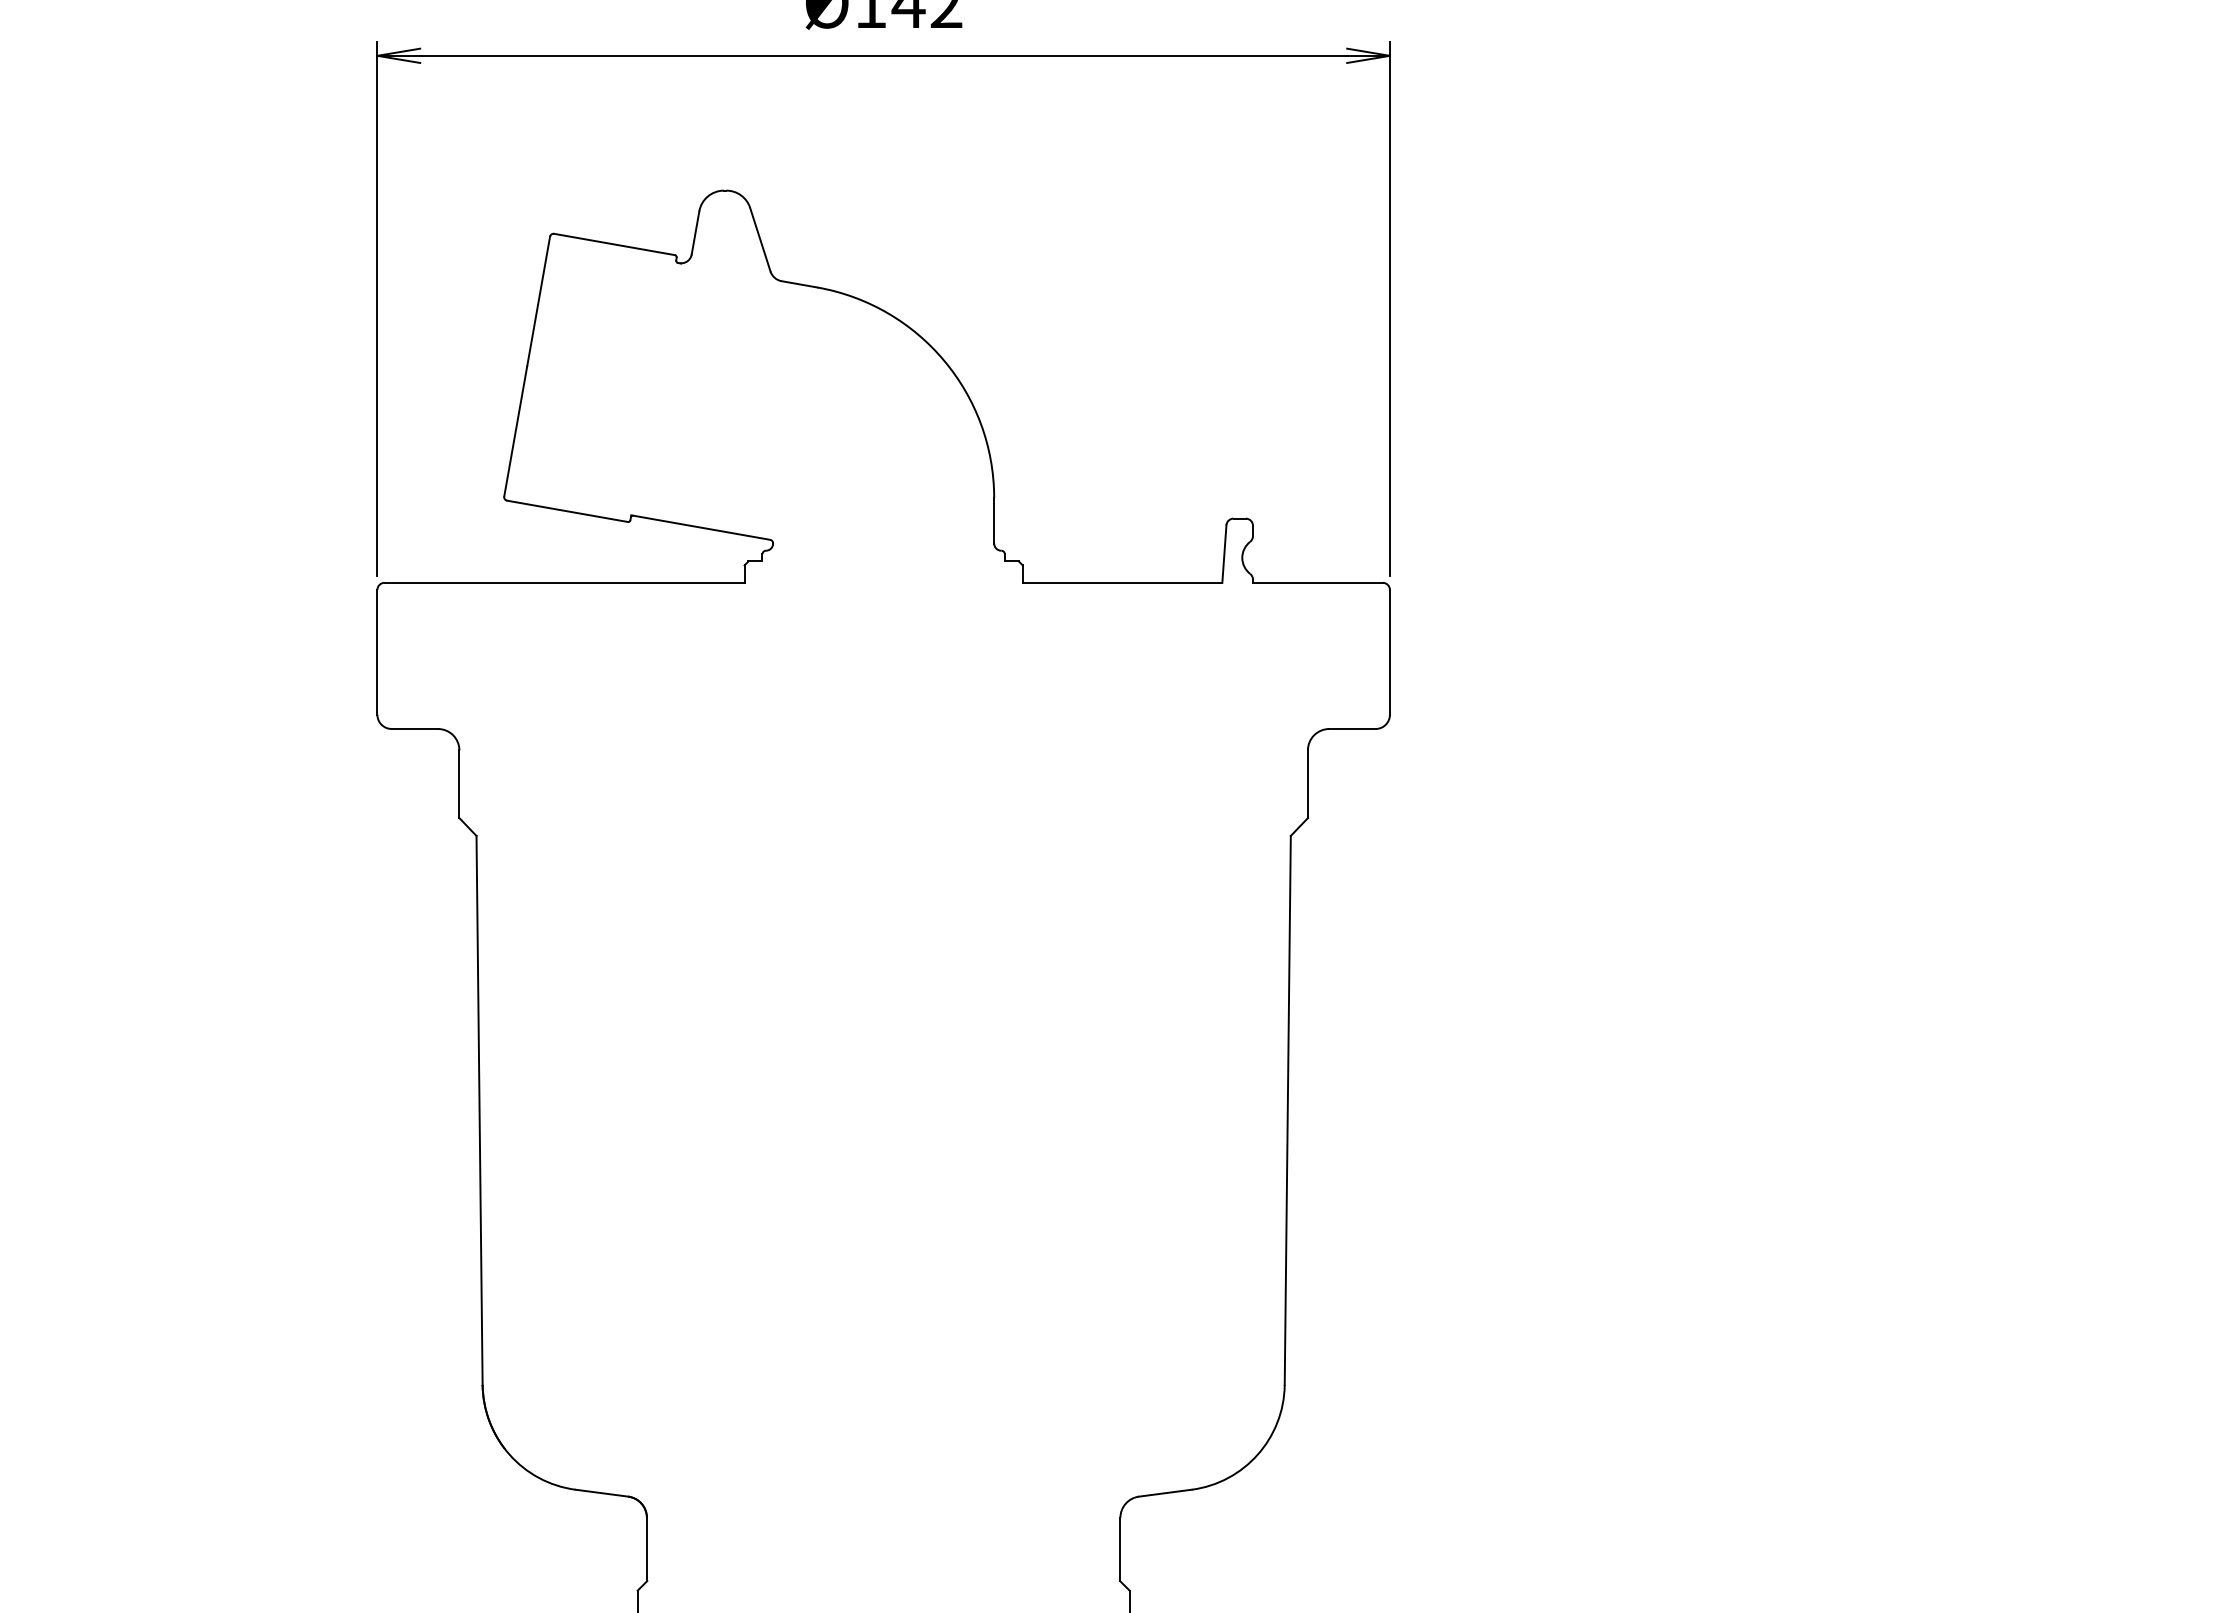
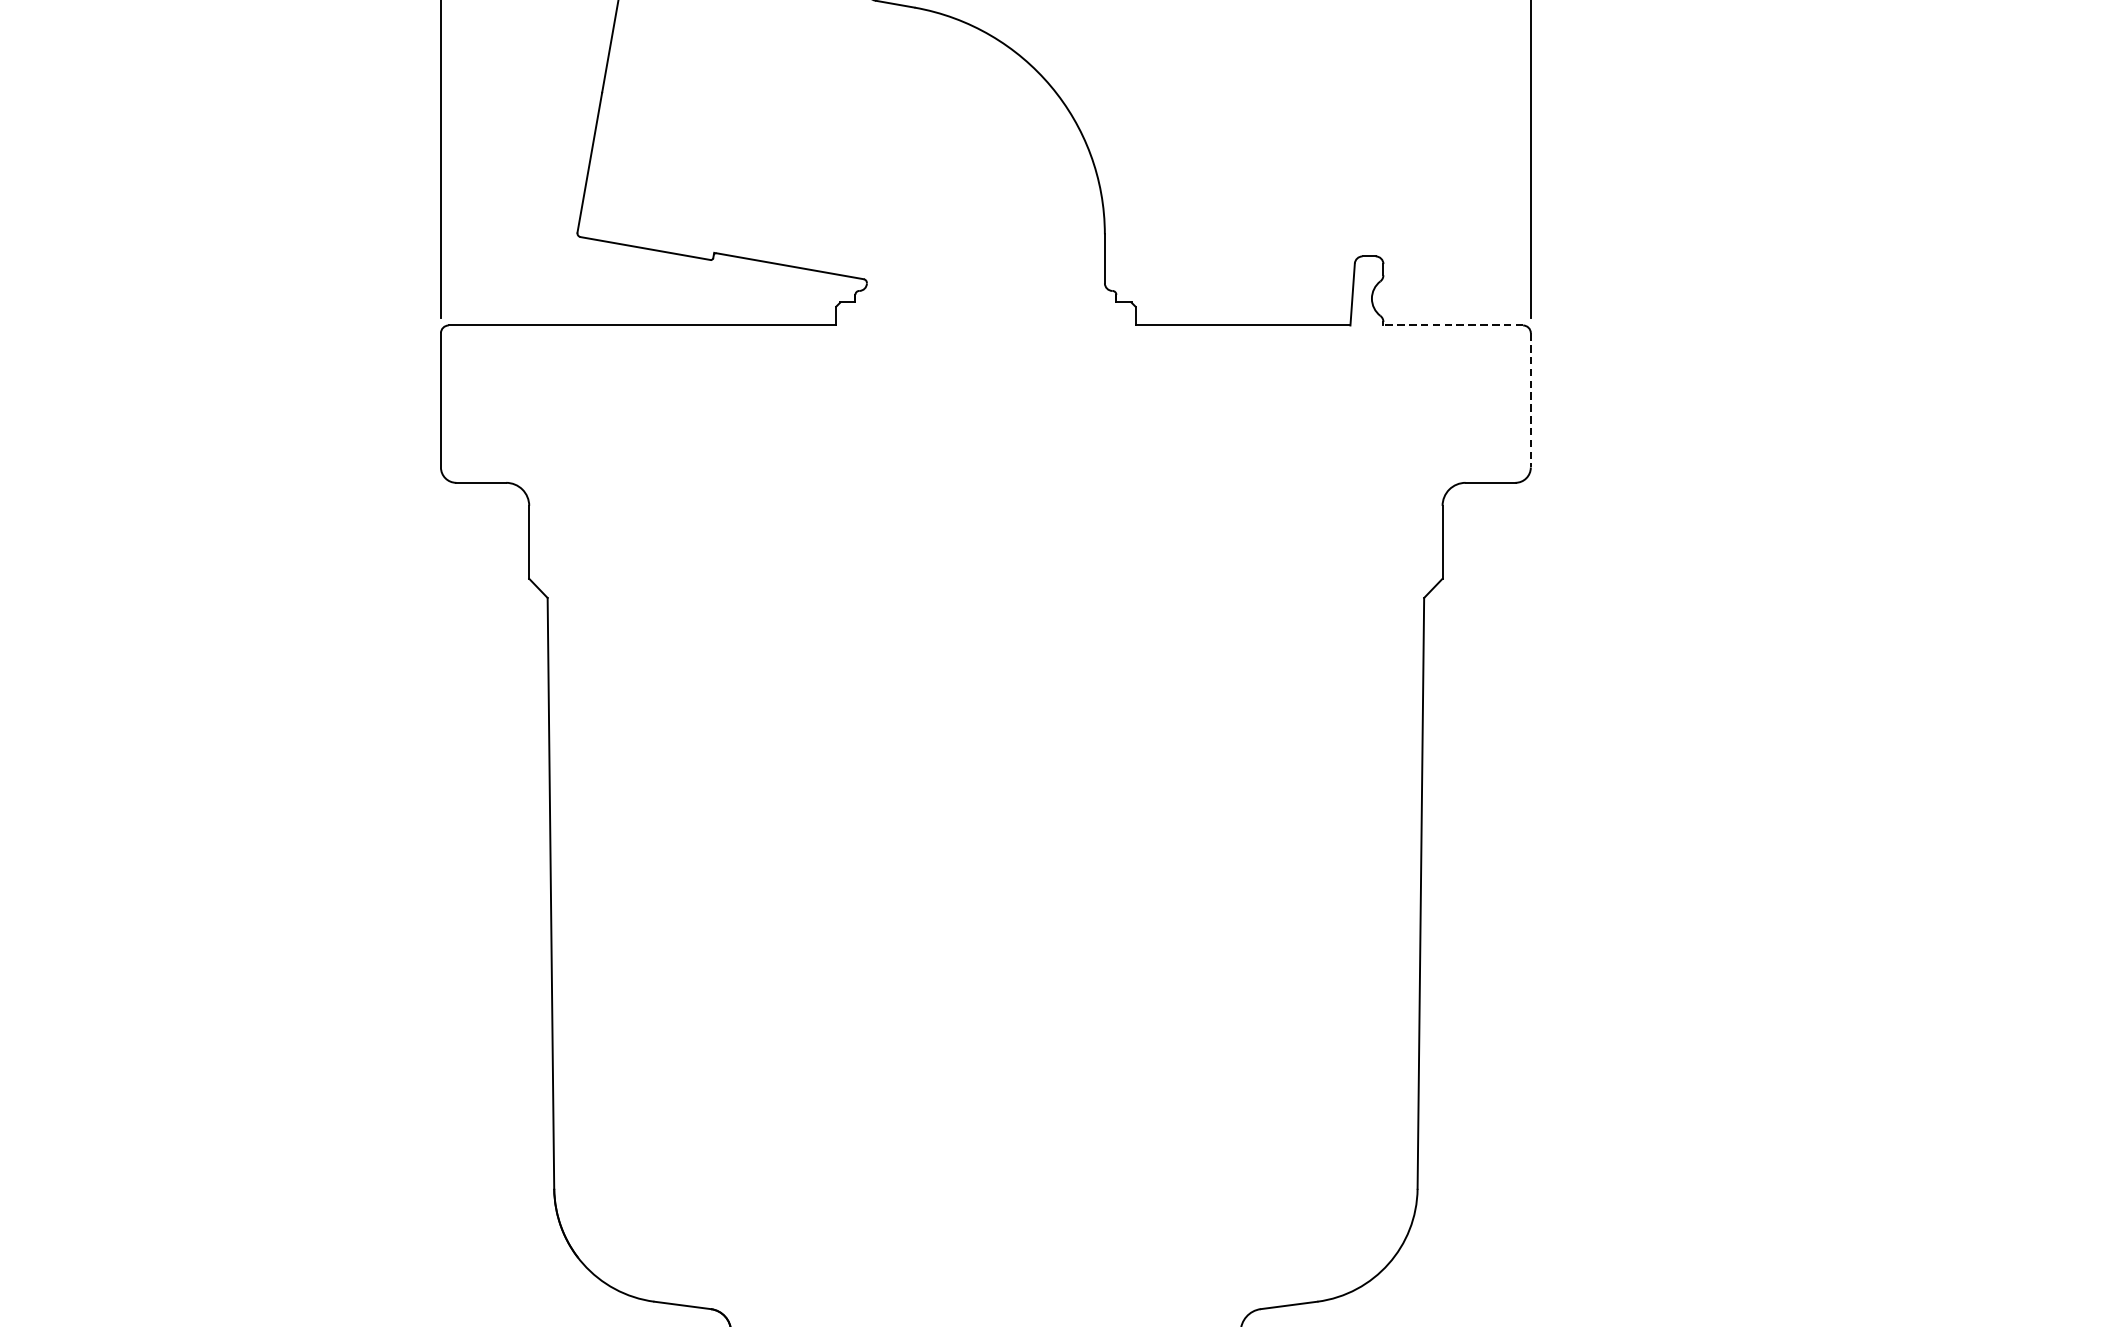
line: (1317, 582) -> (1452, 325), solid -> dashed
line: (1389, 652) -> (1530, 400), solid -> dashed

